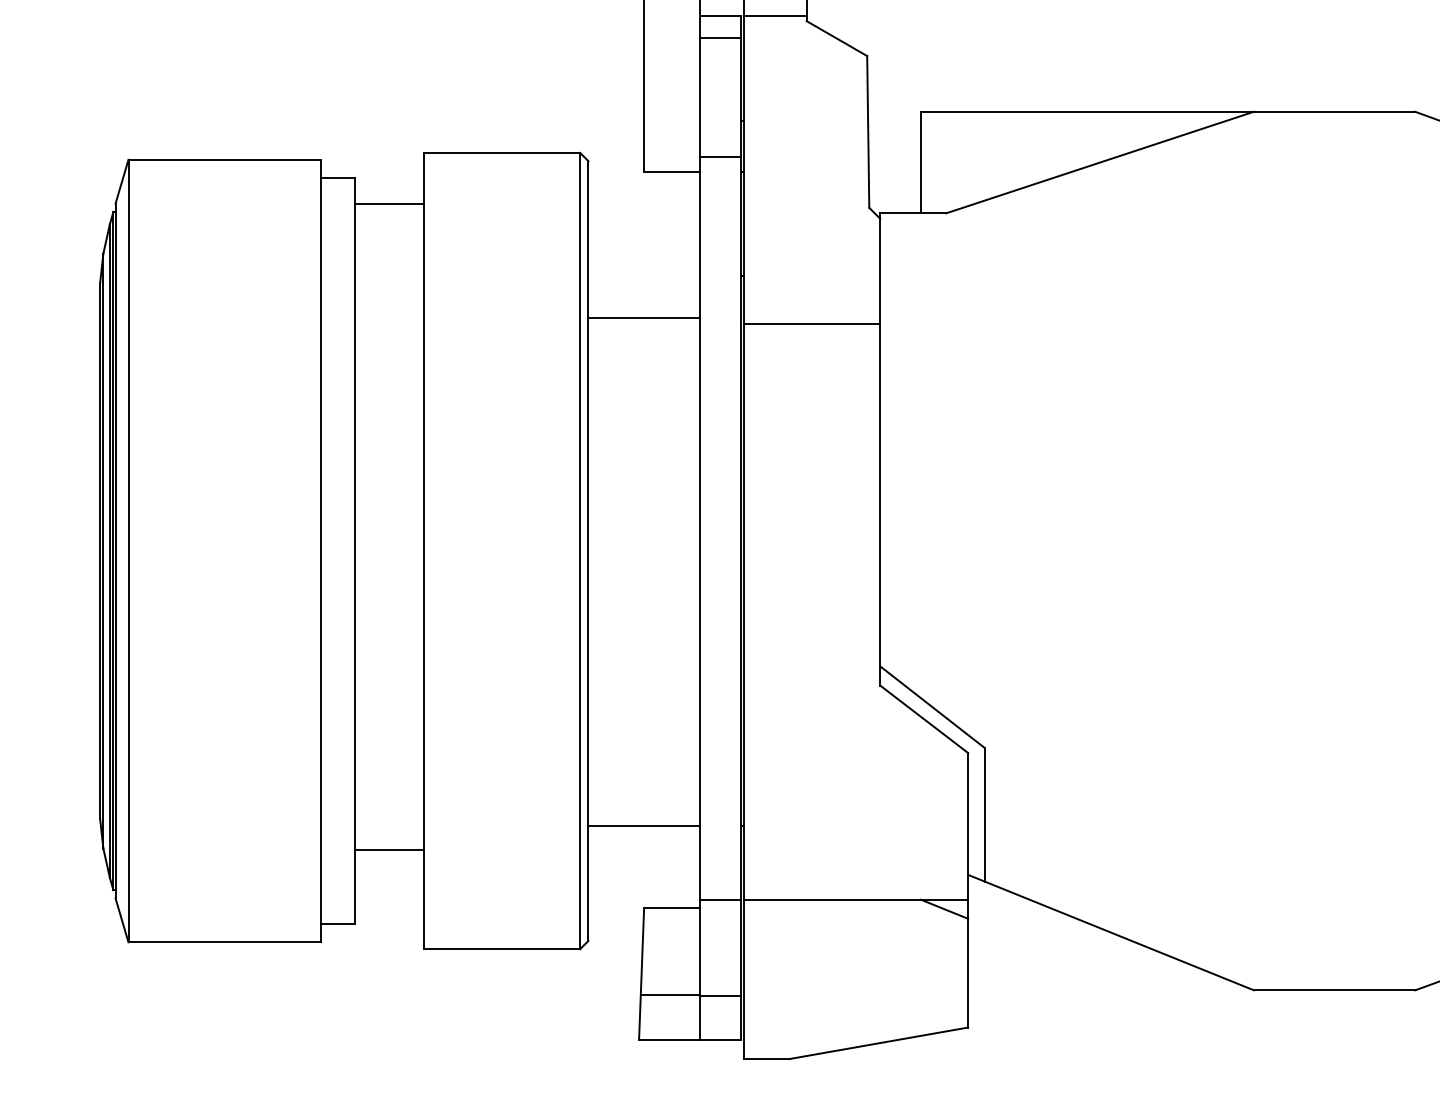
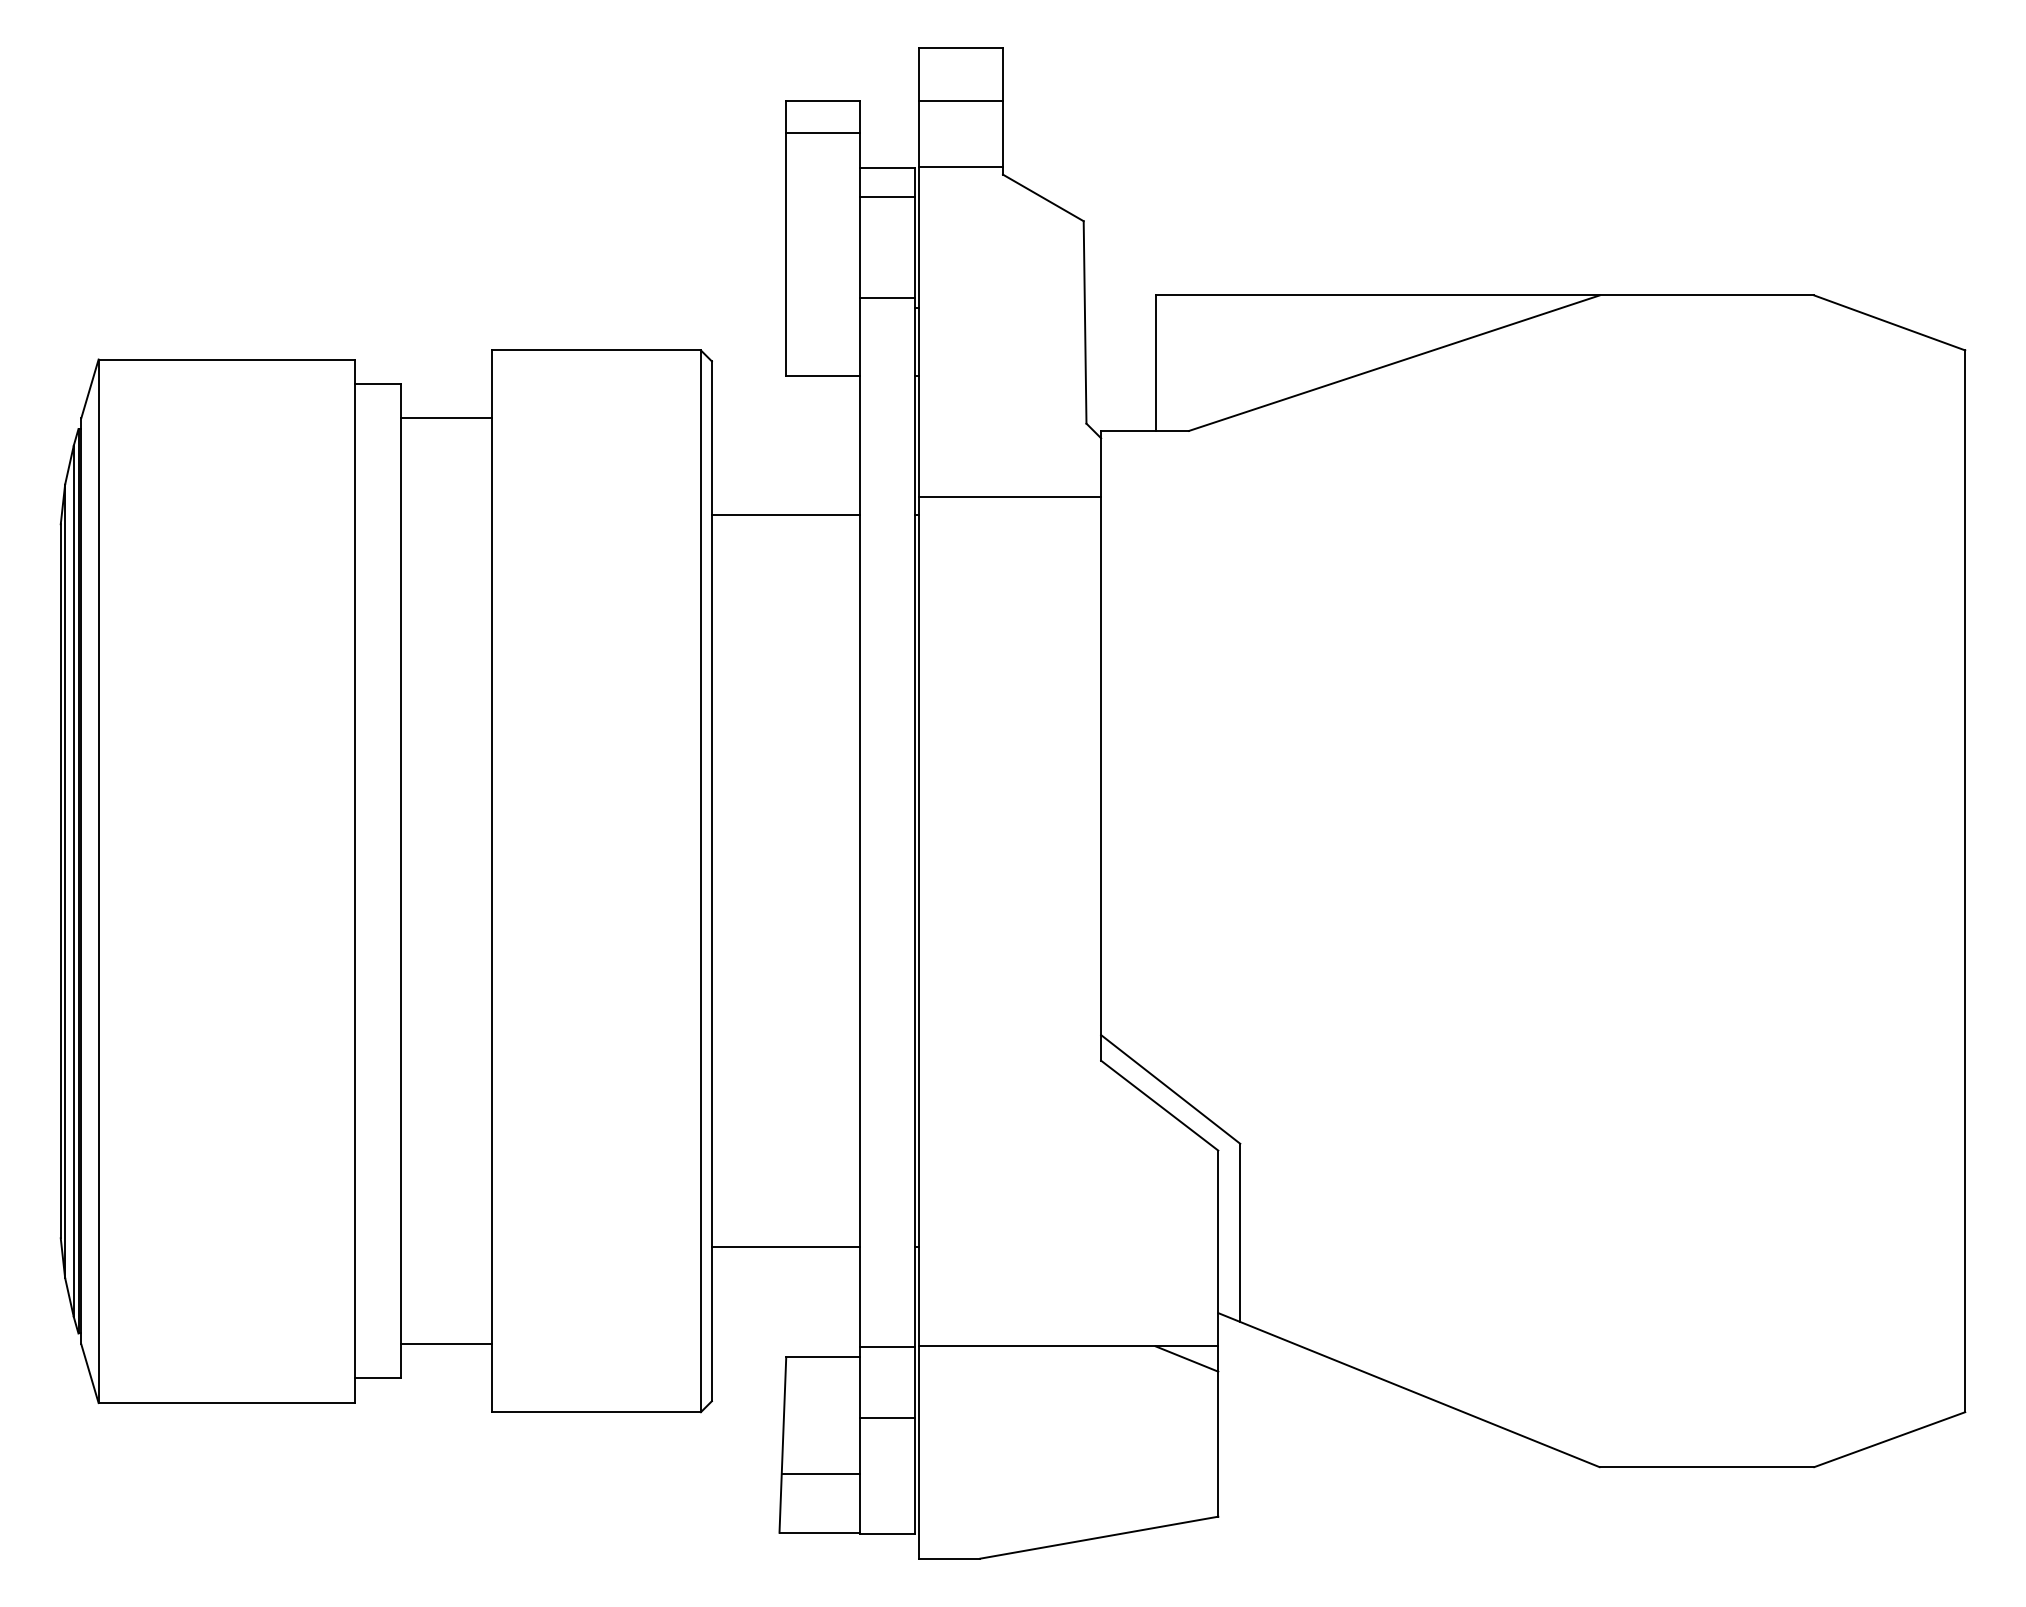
line: (720, 156) -> (887, 297), moved
line: (643, 318) -> (785, 515), moved
line: (811, 323) -> (1009, 496), moved
line: (389, 849) -> (446, 1344), moved
line: (720, 995) -> (887, 1418), moved

